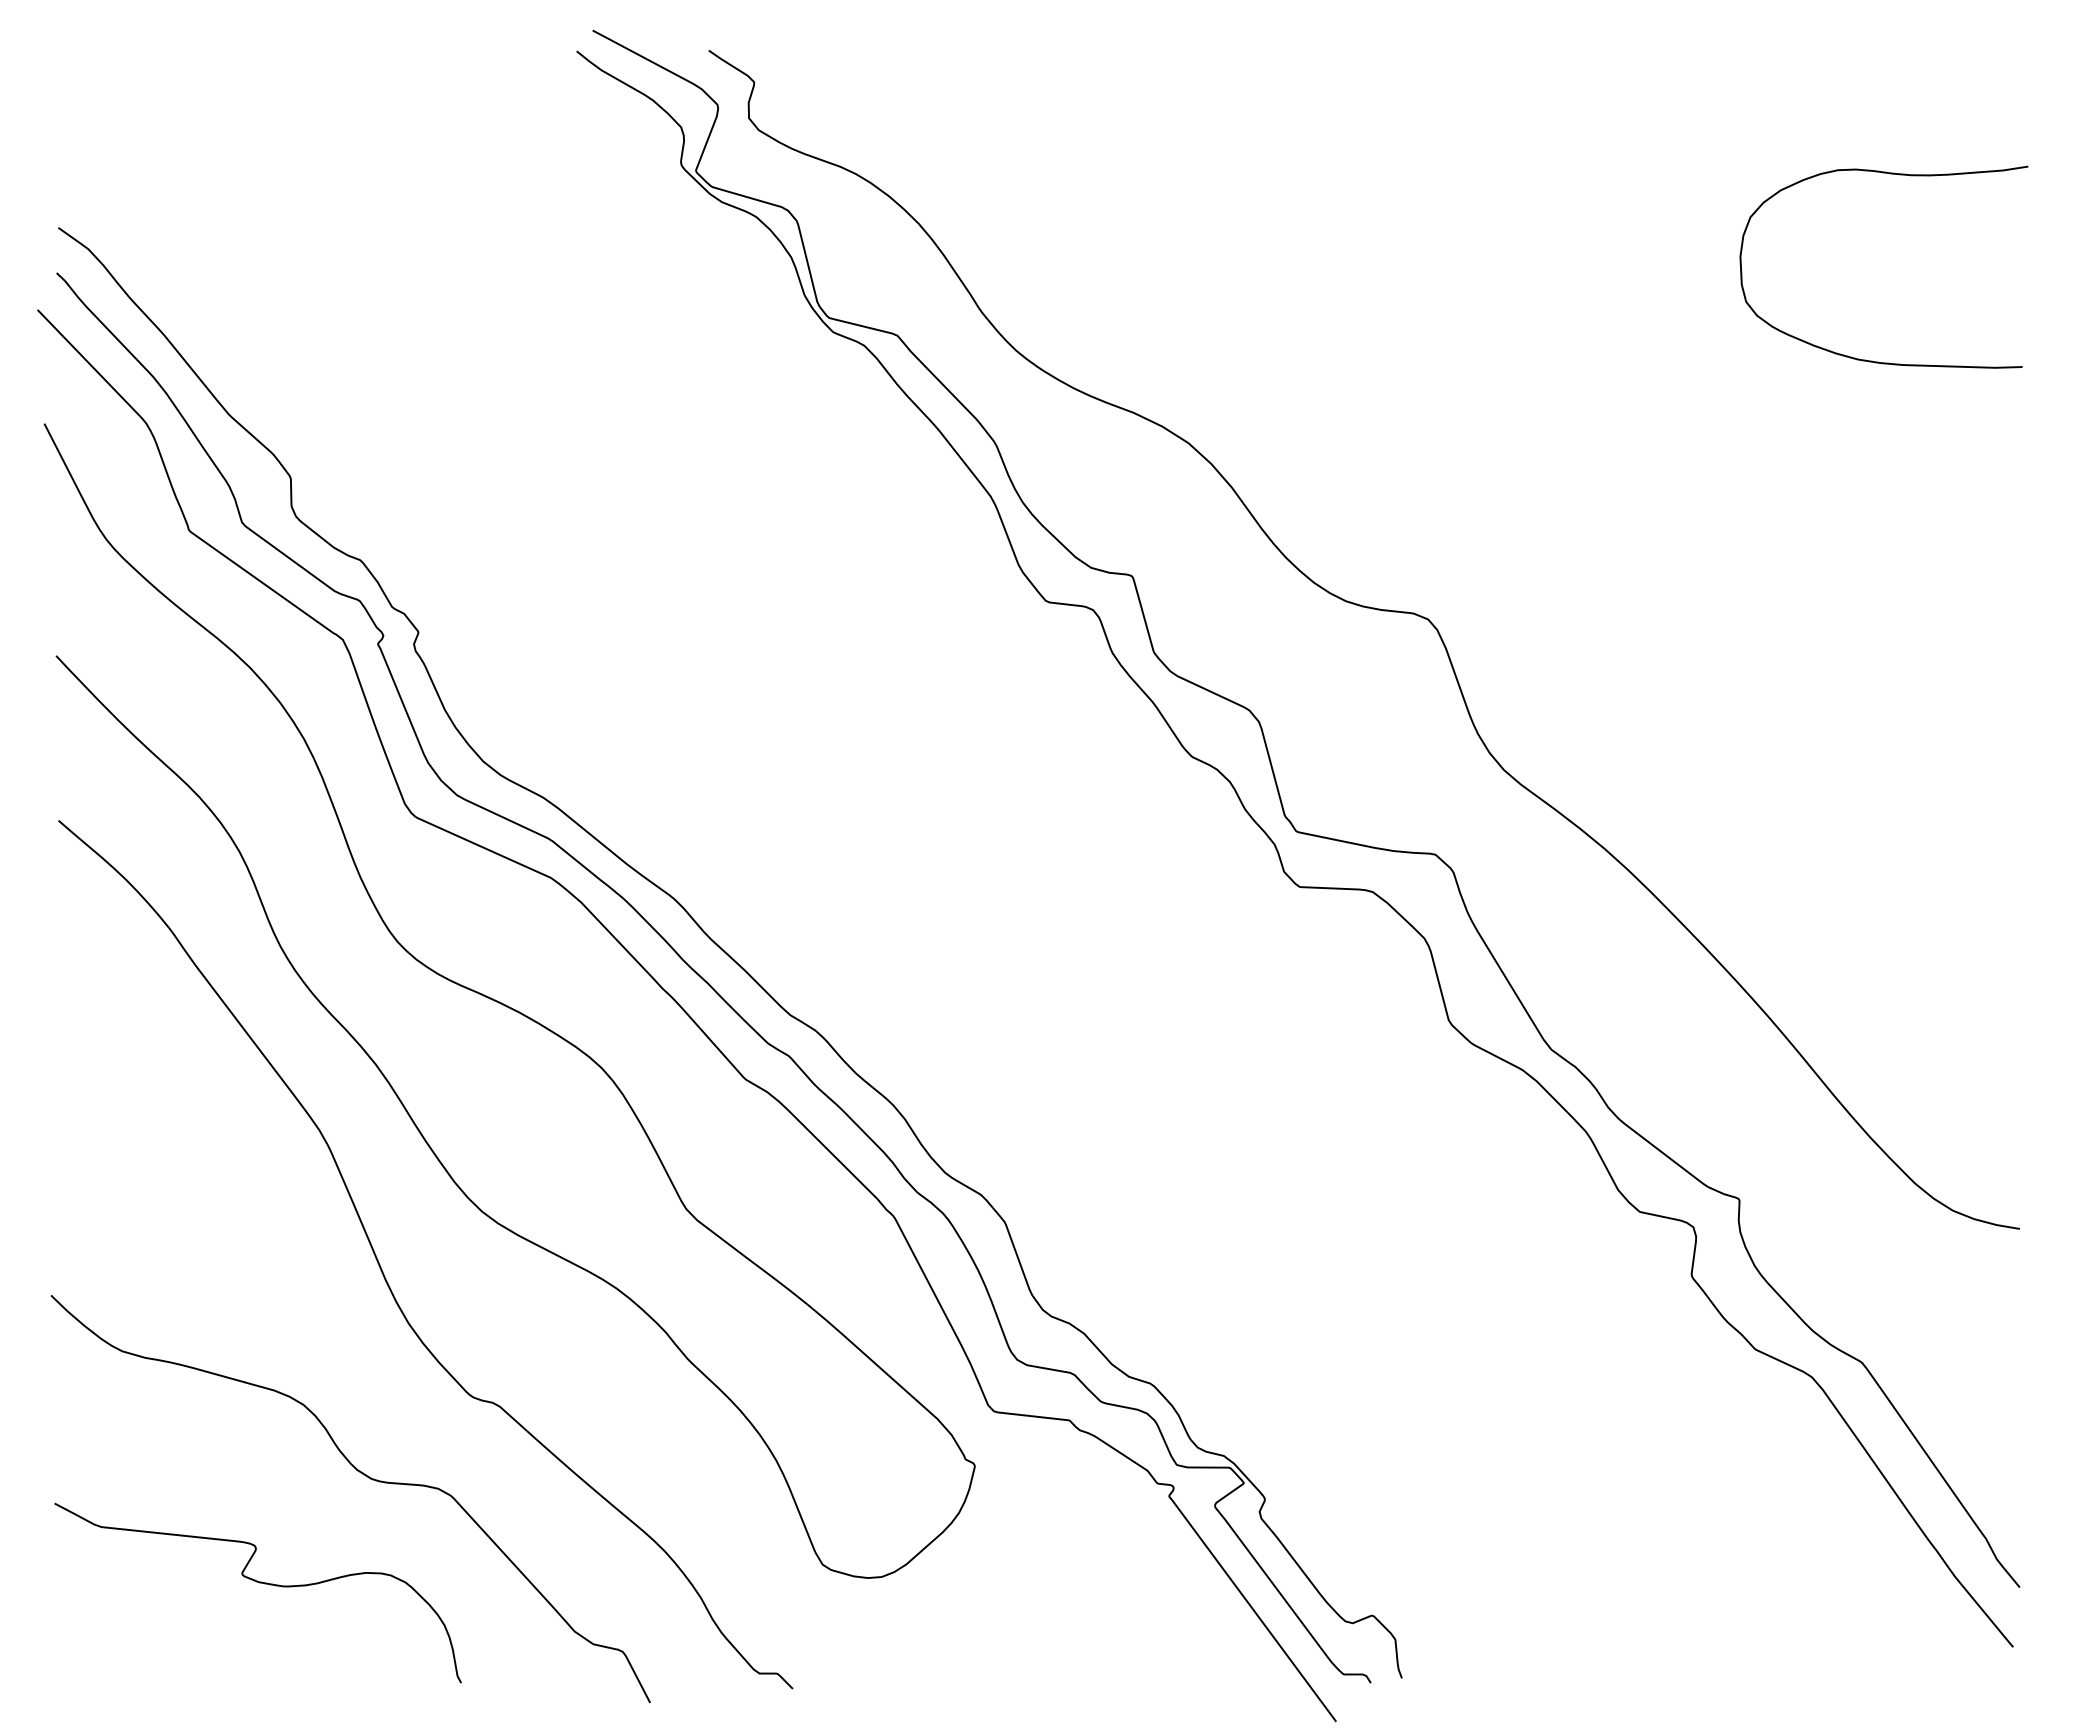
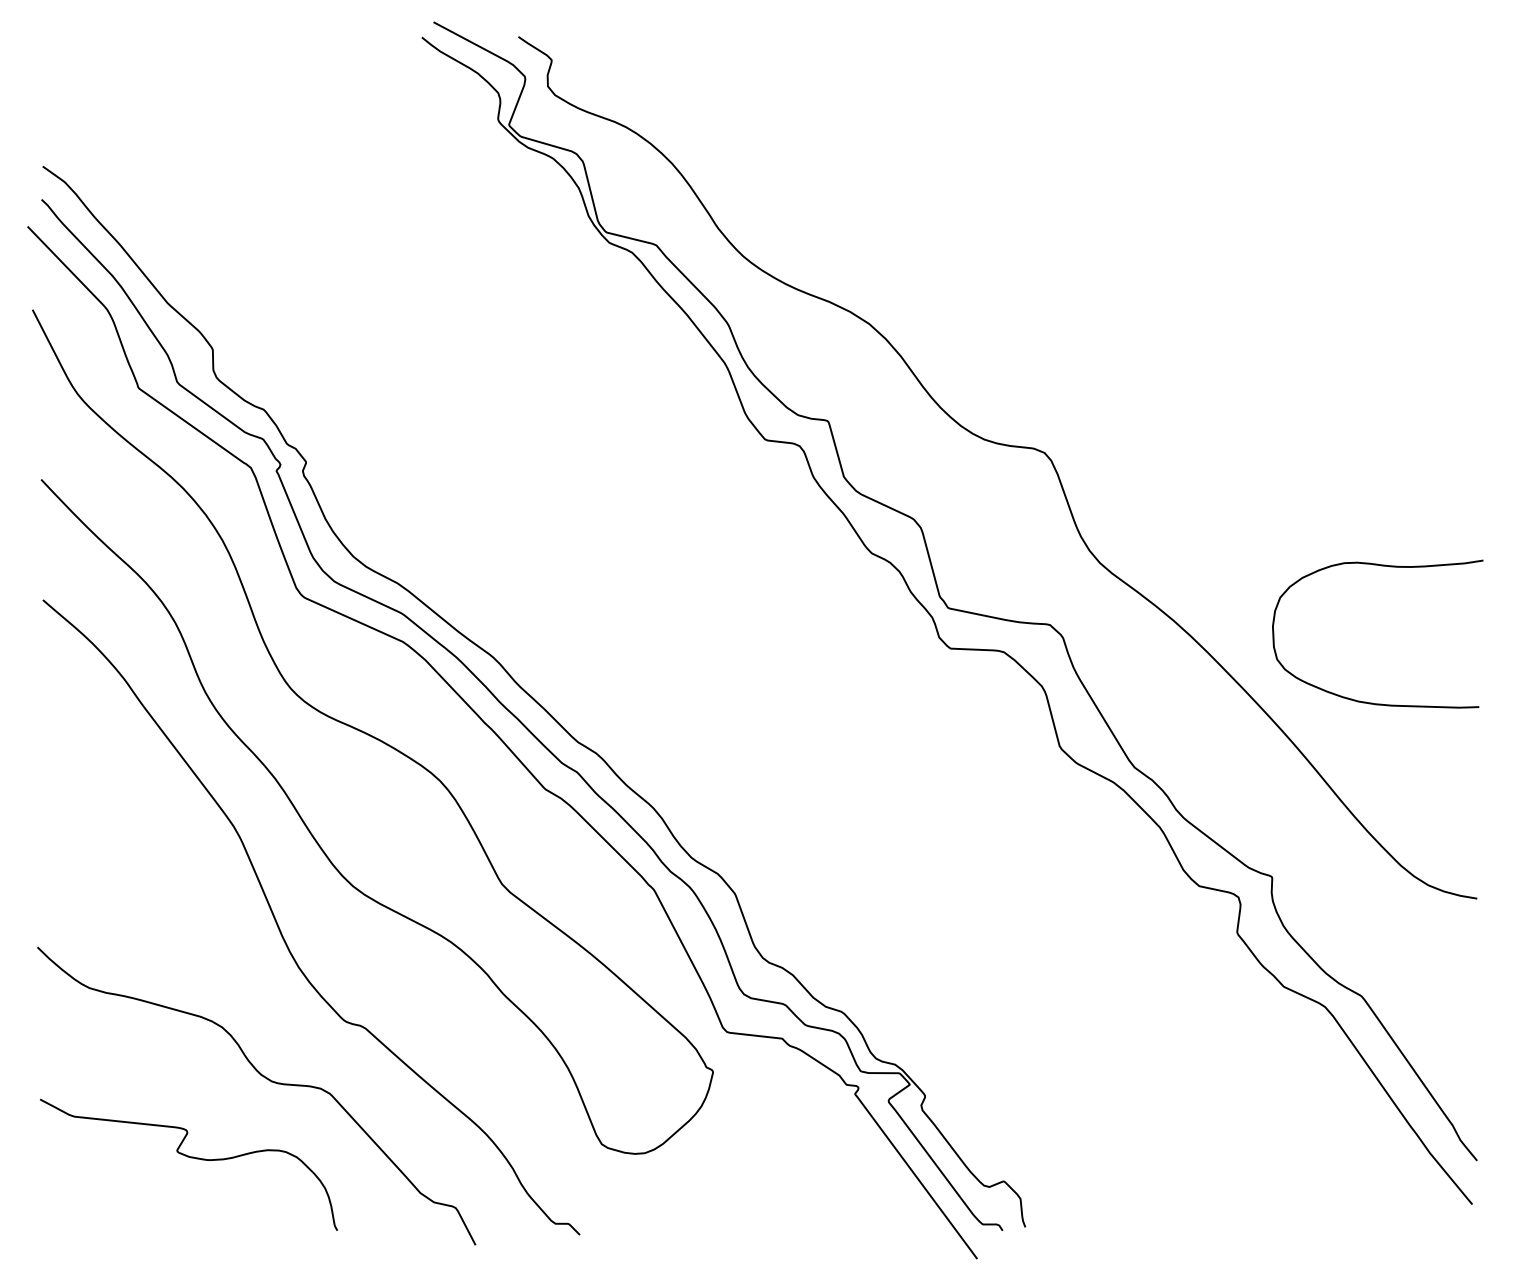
curve: (1889, 174) -> (1381, 566), moved

